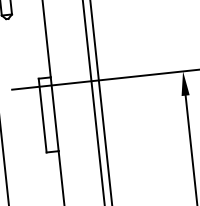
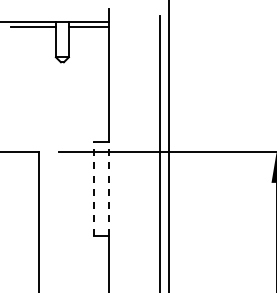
line: (54, 114) -> (109, 188), solid -> dashed
line: (42, 115) -> (93, 188), solid -> dashed

